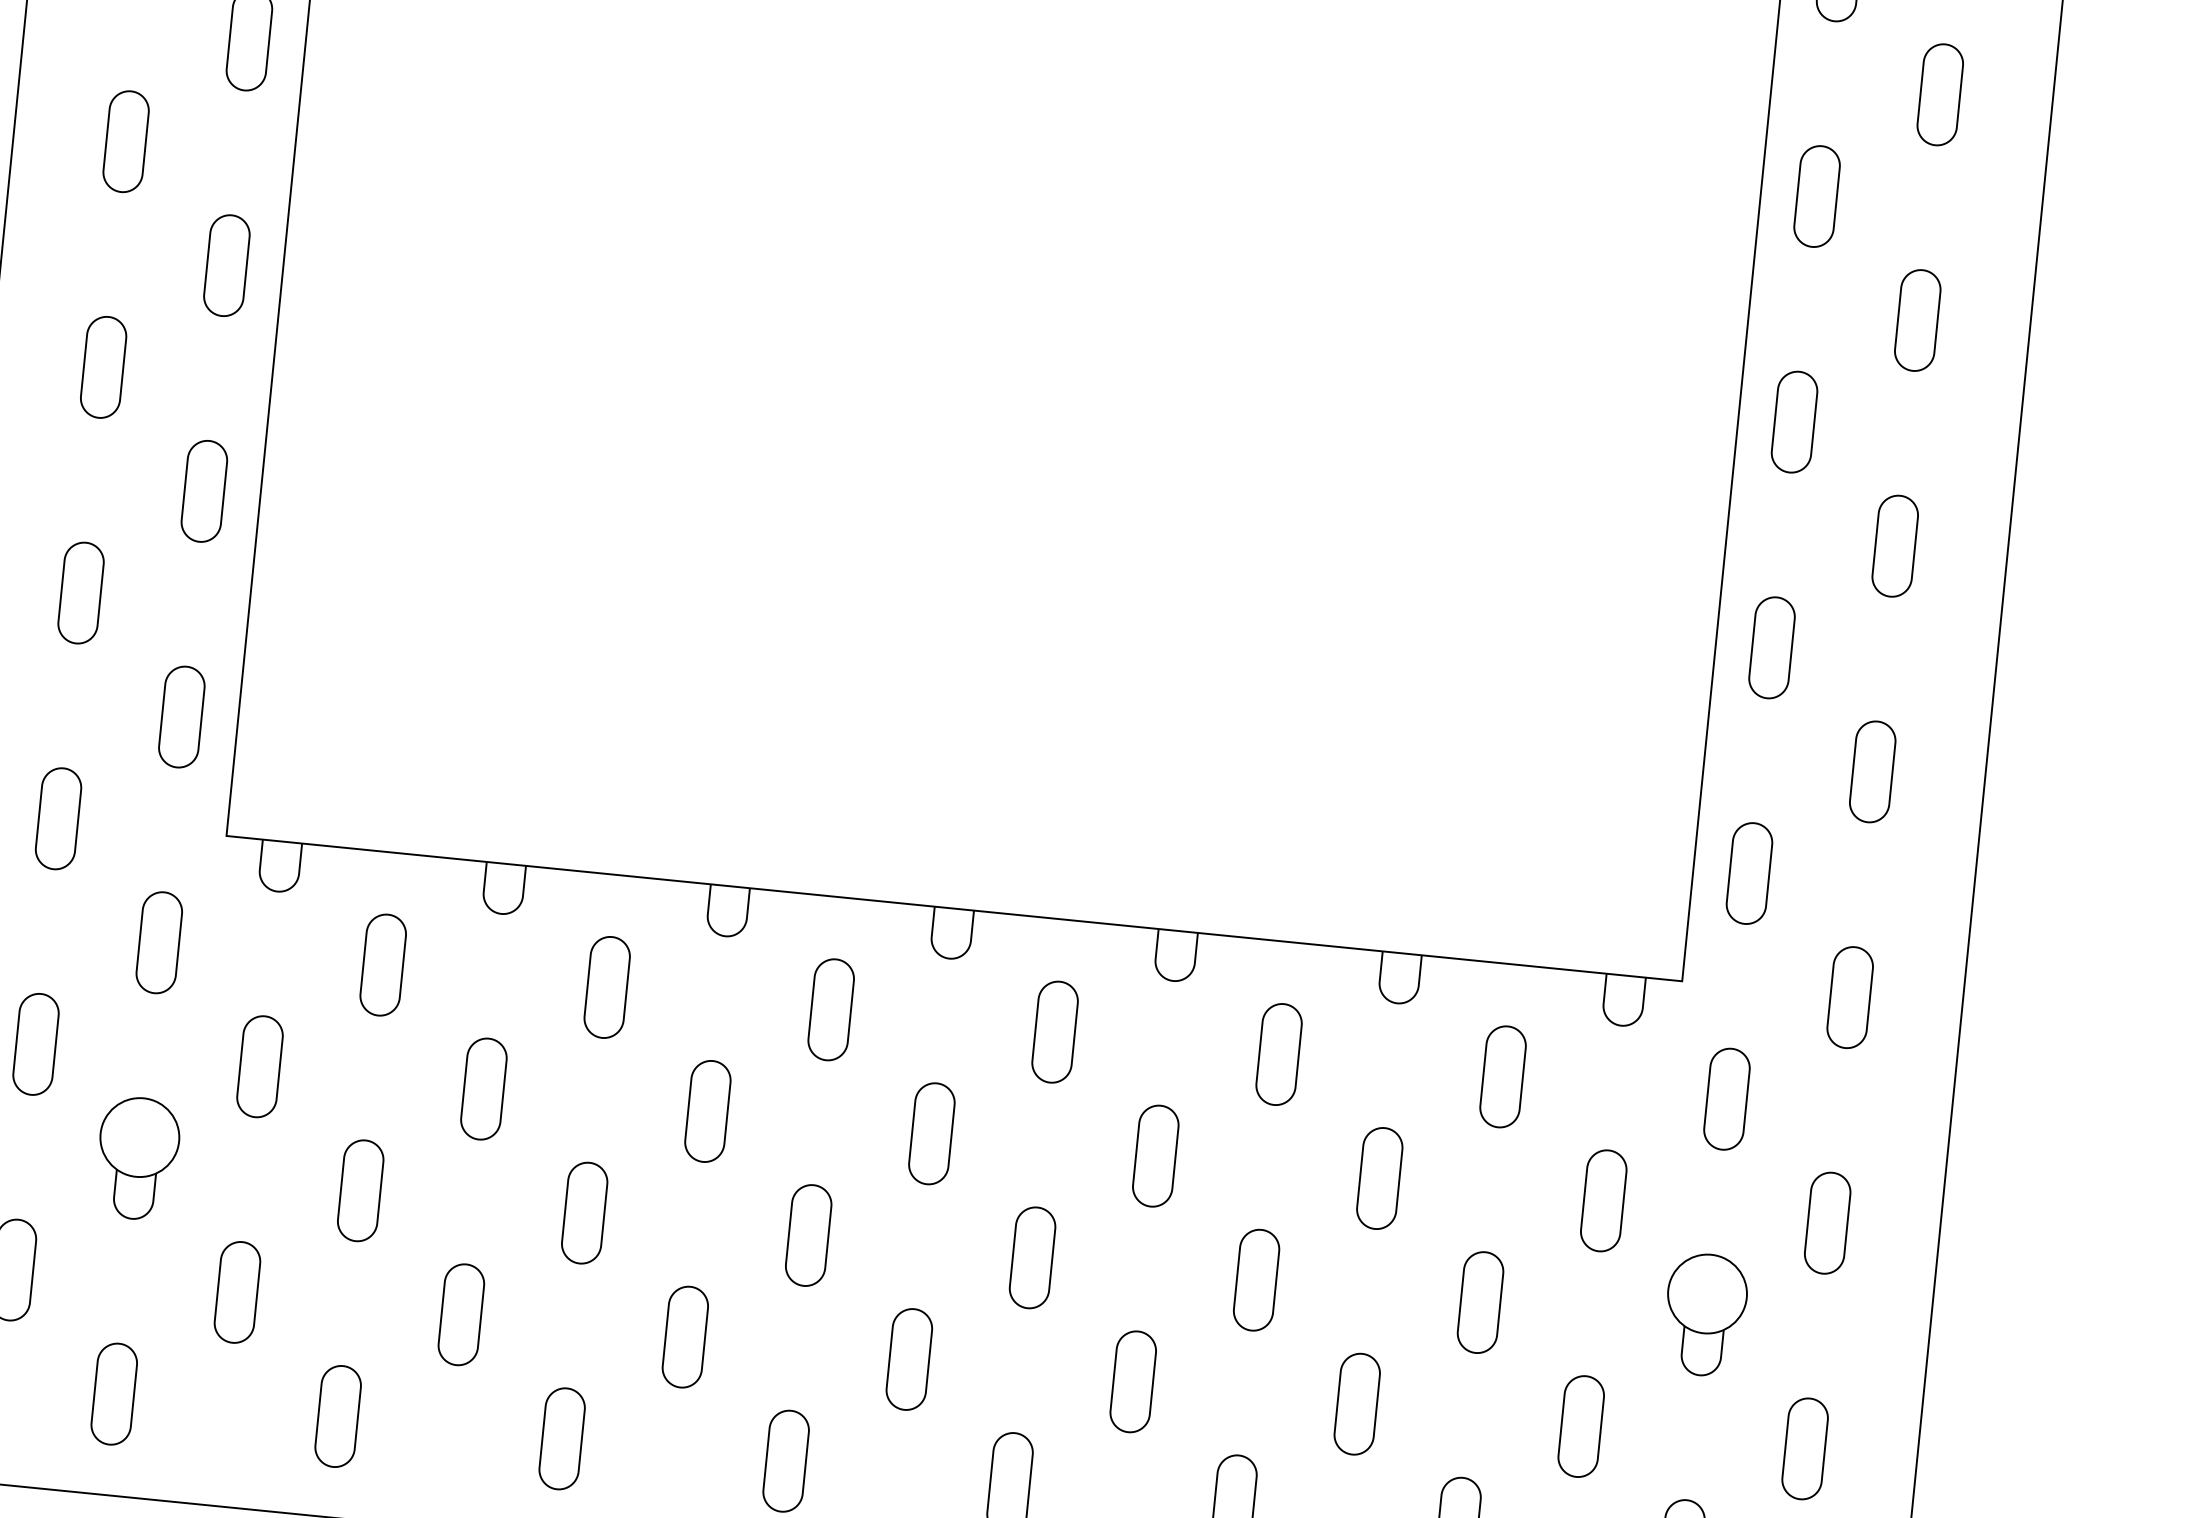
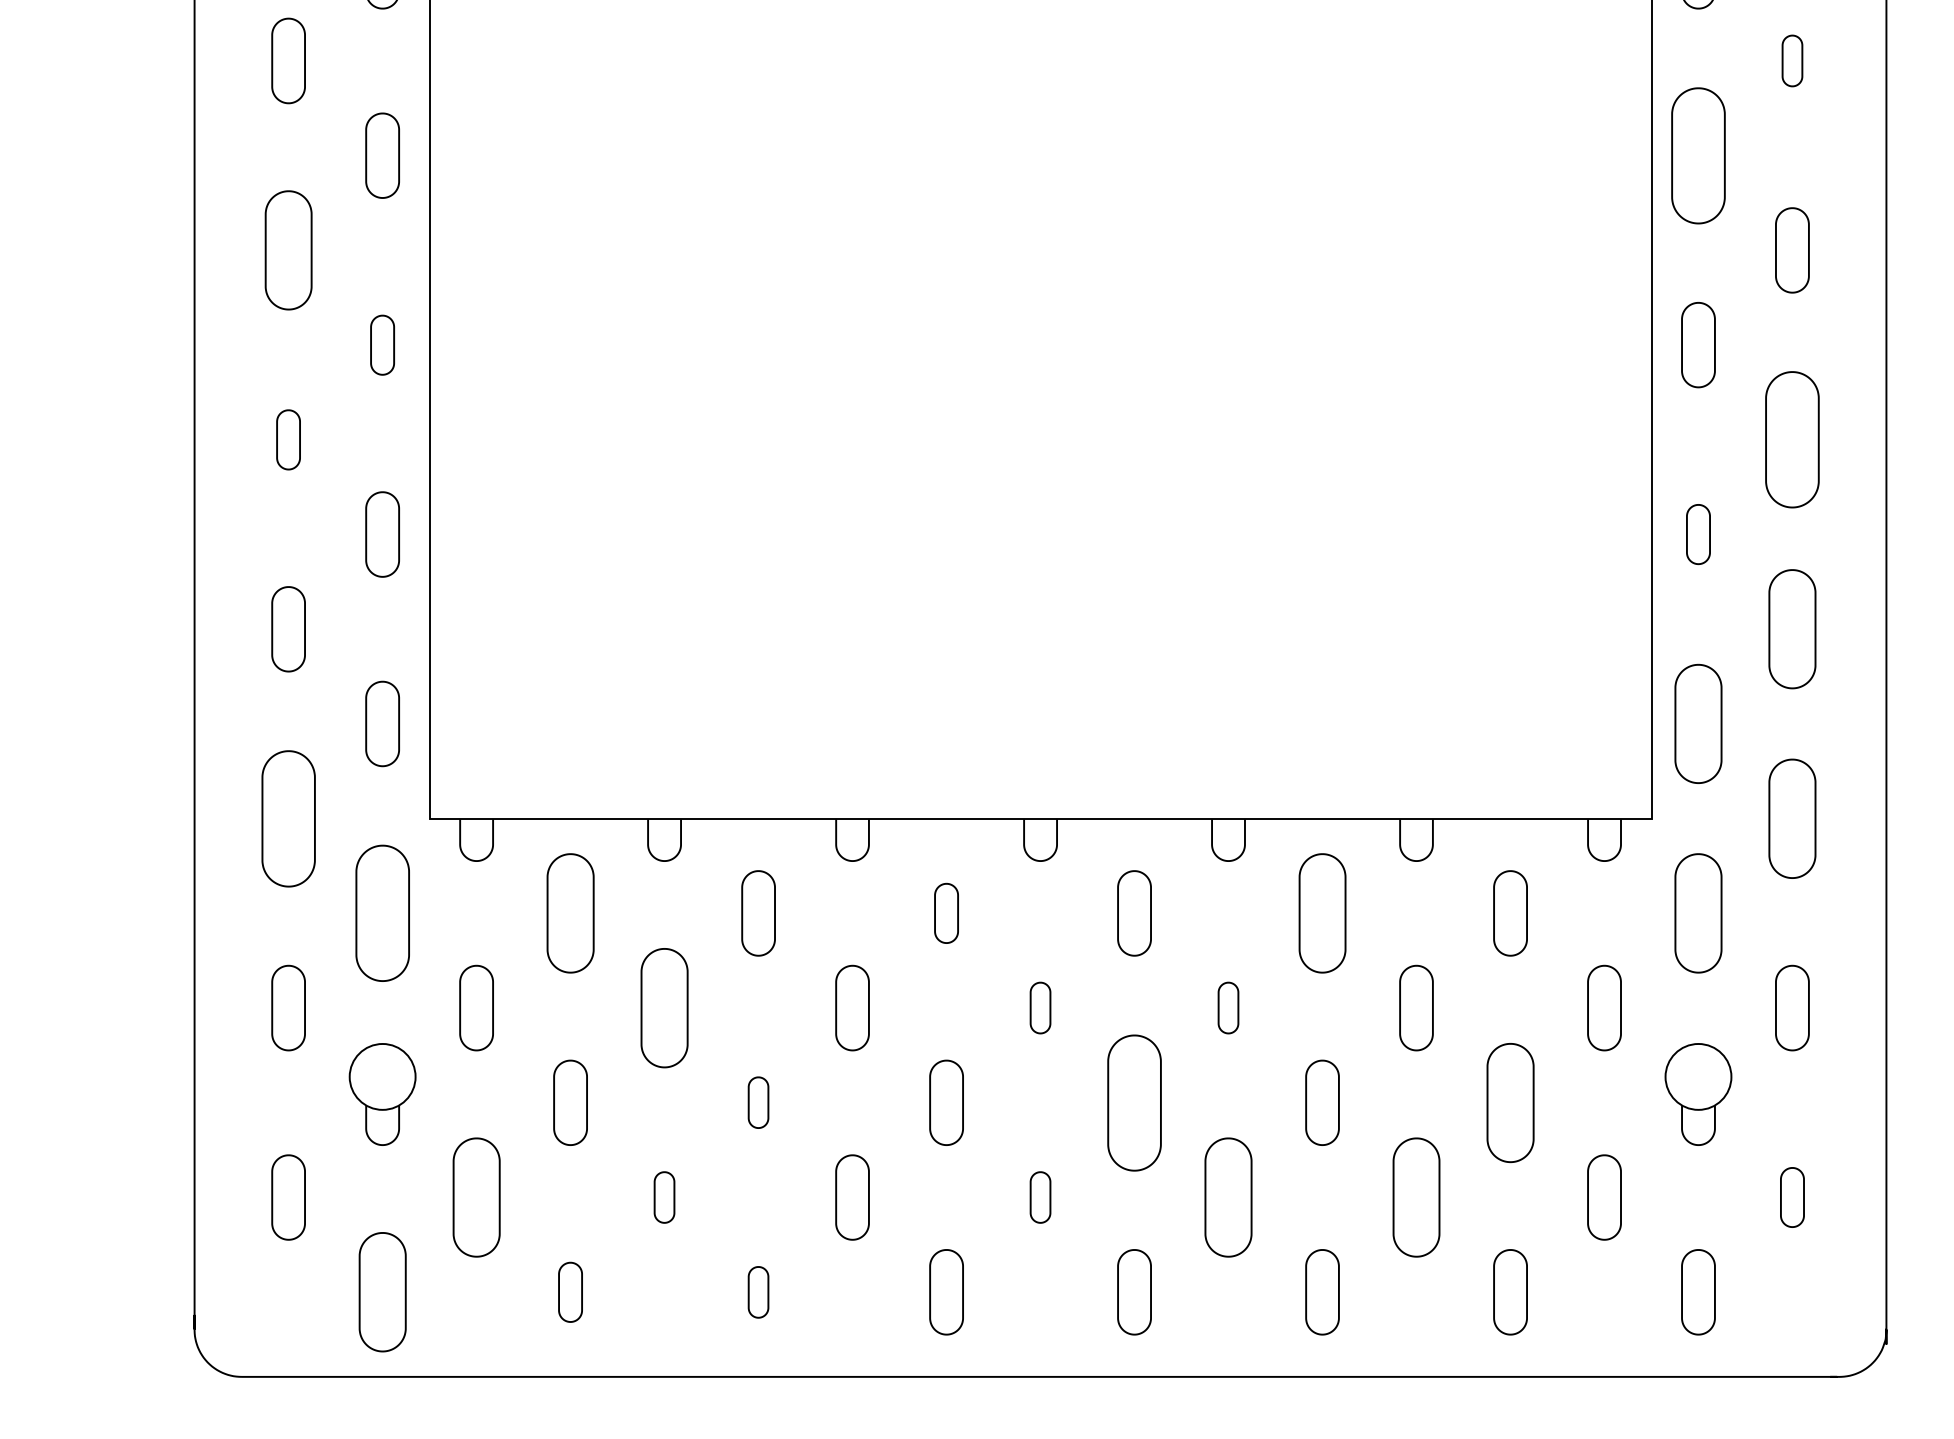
part: (1940, 94) -> (1792, 60), size x0.6
part: (125, 141) -> (288, 250), size x1.4
part: (1817, 196) -> (1698, 155), size x1.6
part: (226, 266) -> (382, 345), size x0.7
part: (103, 366) -> (288, 439), size x0.7
part: (1895, 545) -> (1792, 439), size x1.6
part: (1772, 647) -> (1698, 534), size x0.7
part: (1872, 772) -> (1792, 629), size x1.4
part: (58, 818) -> (288, 818), size x1.6
part: (1749, 872) -> (1698, 723), size x1.4
part: (159, 942) -> (382, 913), size x1.6
part: (383, 965) -> (570, 913), size x1.4
part: (1850, 997) -> (1792, 818), size x1.4
part: (831, 1009) -> (946, 913), size x0.7
part: (1279, 1054) -> (1322, 913), size x1.4
part: (483, 1088) -> (664, 1007), size x1.4
part: (1726, 1099) -> (1698, 913), size x1.4
part: (931, 1133) -> (1040, 1007), size x0.6
part: (1155, 1155) -> (1228, 1007), size x0.6
part: (584, 1212) -> (758, 1102), size x0.6
part: (1032, 1257) -> (1134, 1102), size x1.6
part: (237, 1292) -> (476, 1197), size x1.4
part: (1480, 1302) -> (1510, 1102), size x1.4
part: (461, 1314) -> (664, 1197), size x0.6
part: (909, 1359) -> (1040, 1197), size x0.6
part: (1133, 1381) -> (1228, 1197), size x1.4
part: (114, 1394) -> (382, 1292), size x1.4
part: (1357, 1404) -> (1416, 1197), size x1.4
part: (338, 1416) -> (570, 1292), size x0.7
part: (562, 1439) -> (758, 1292), size x0.6
part: (1805, 1448) -> (1792, 1197), size x0.7

